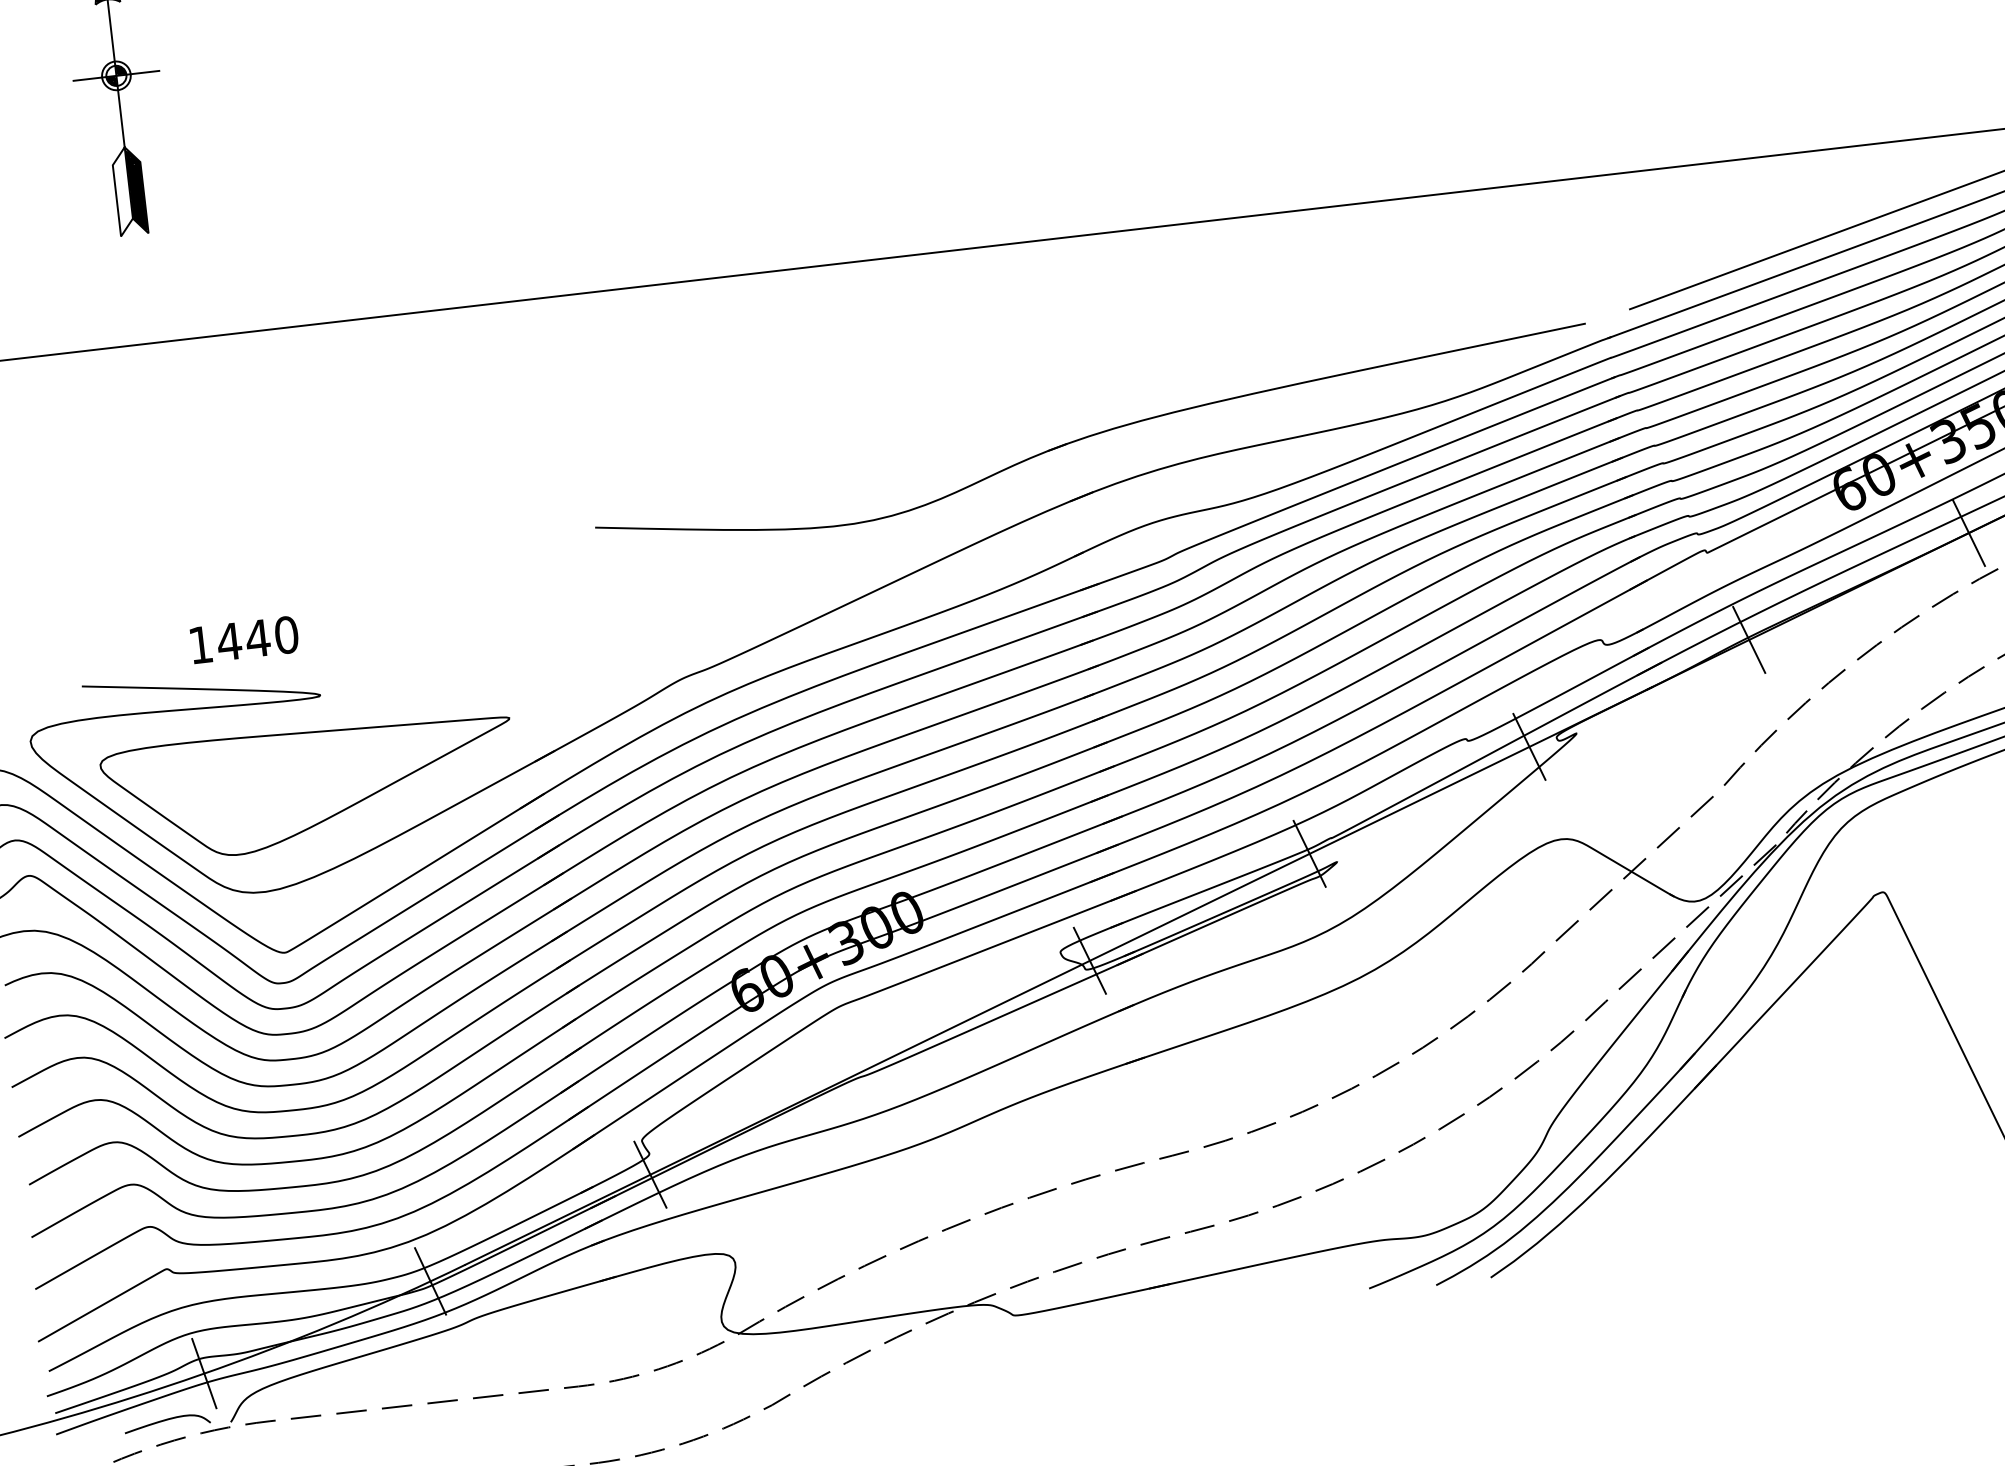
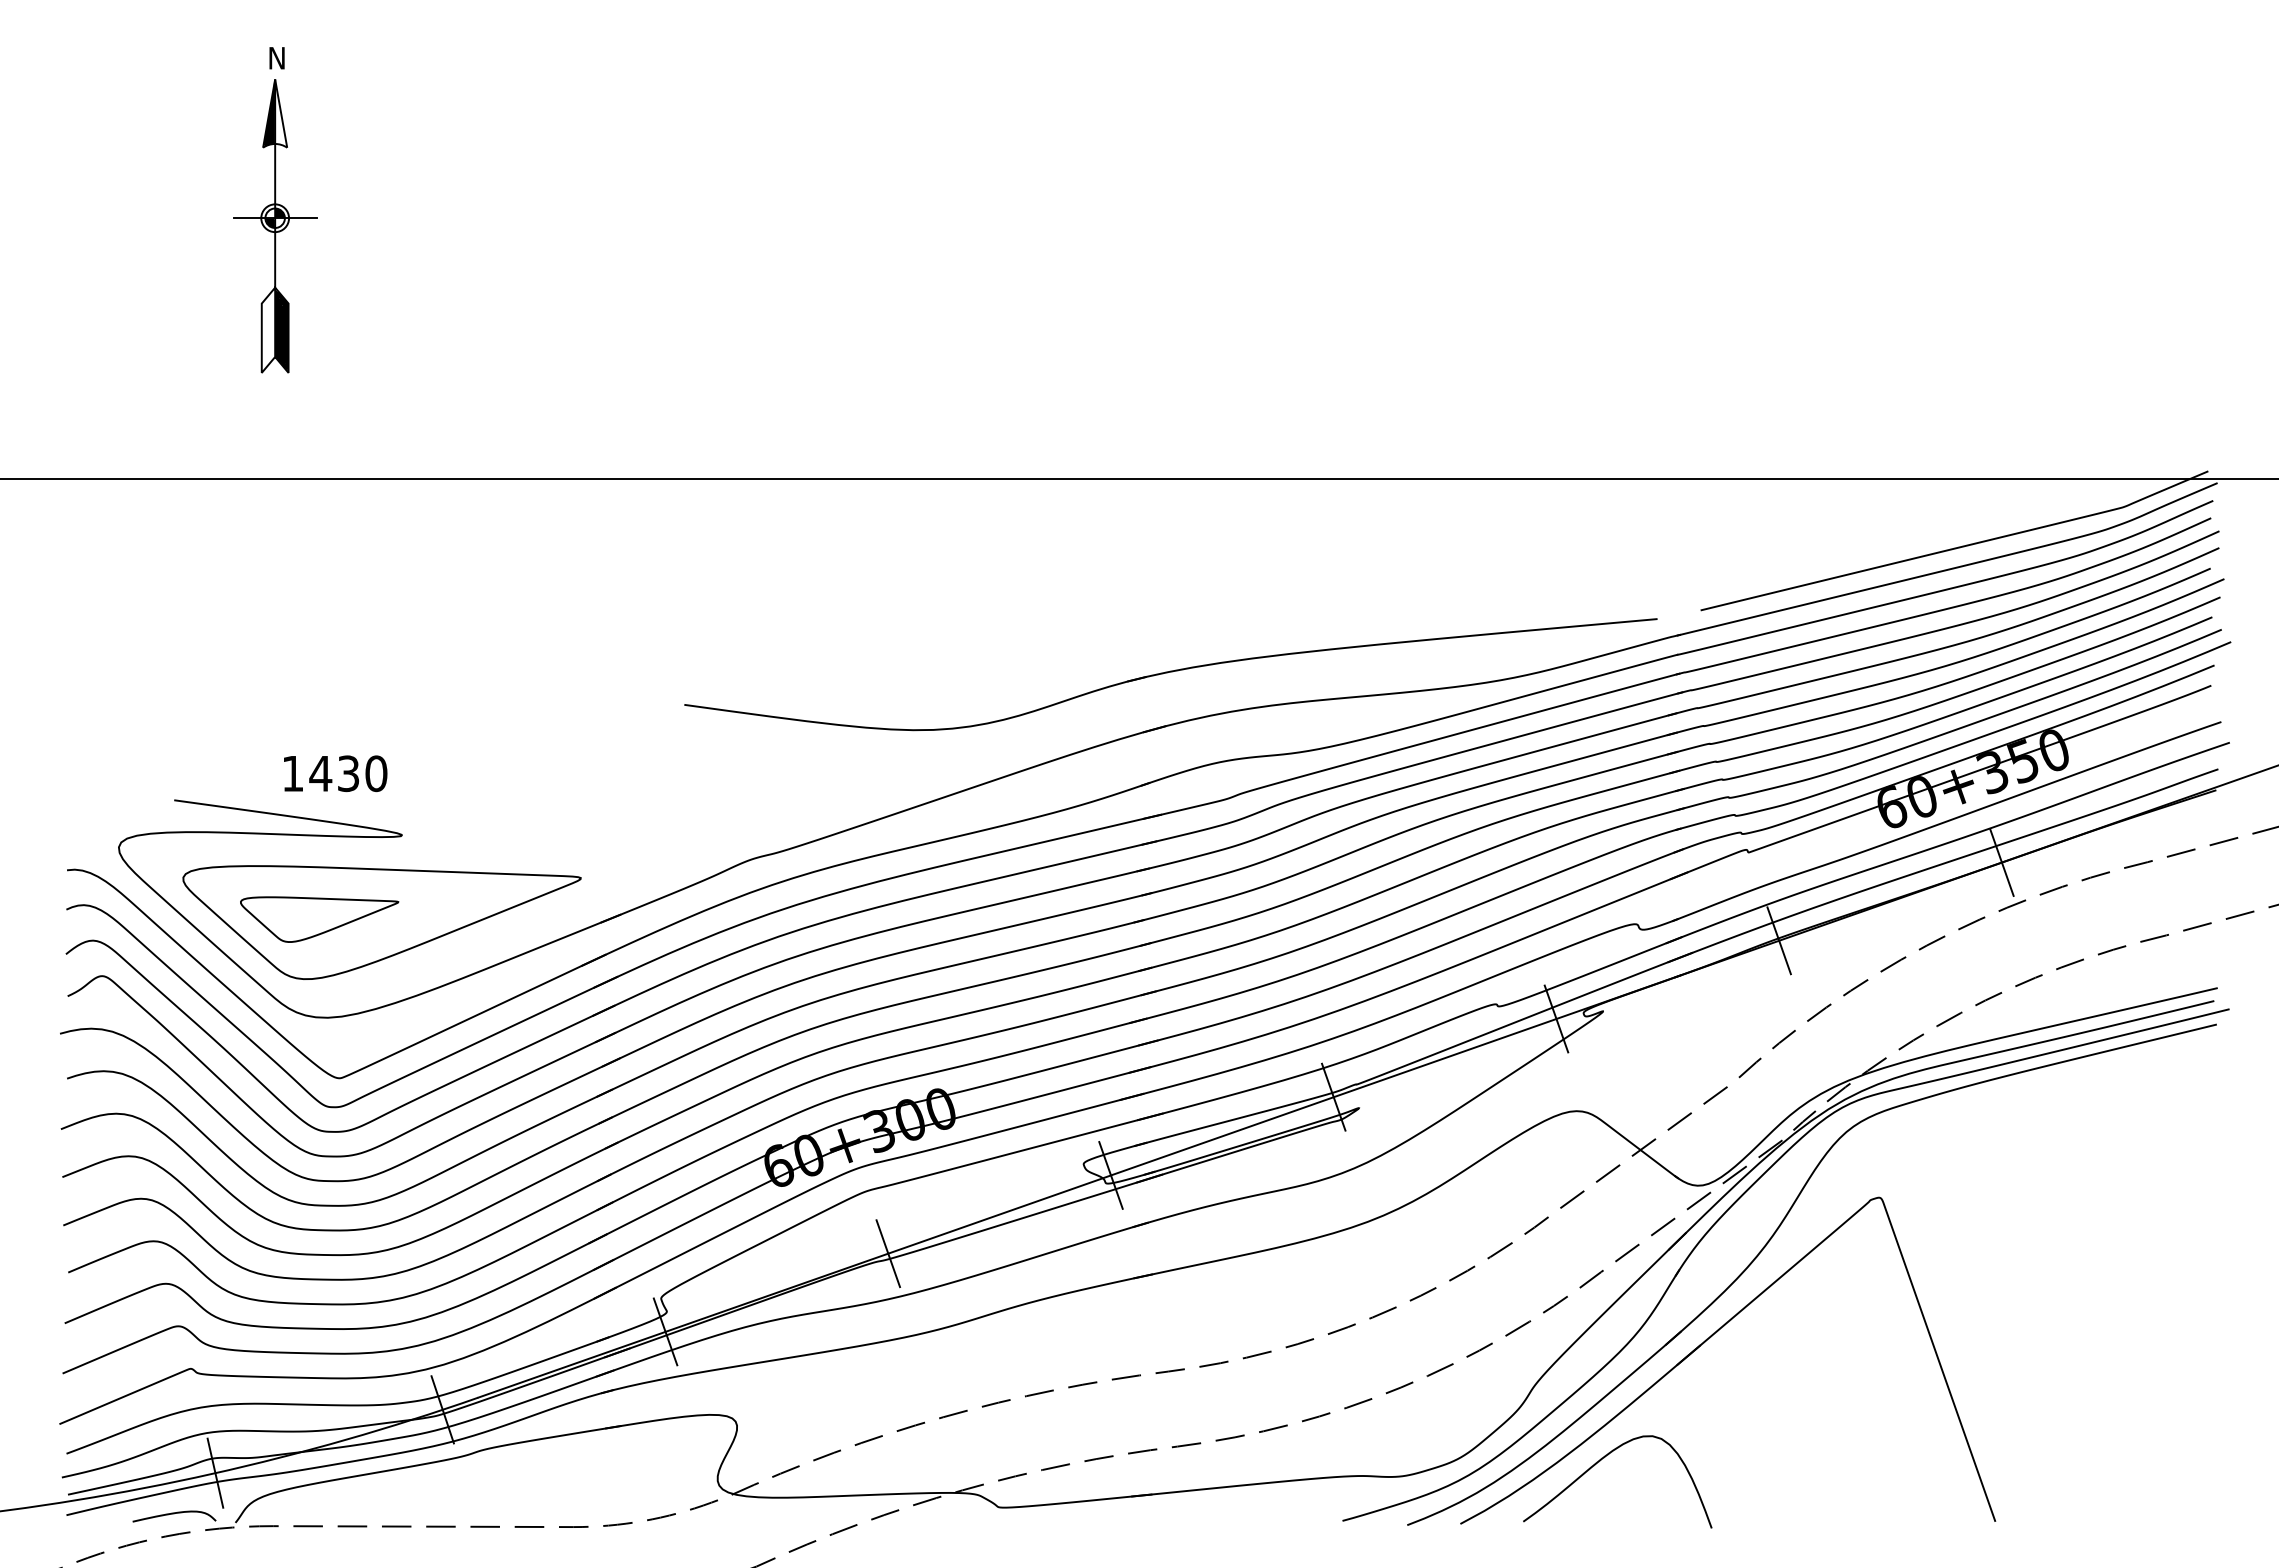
text: (257, 638) -> (348, 773), 1440 -> 1430
part: (245, 791) -> (319, 919), added
line: (870, 1067) -> (888, 1253), added
curve: (1627, 1196) -> (1600, 1461), added

